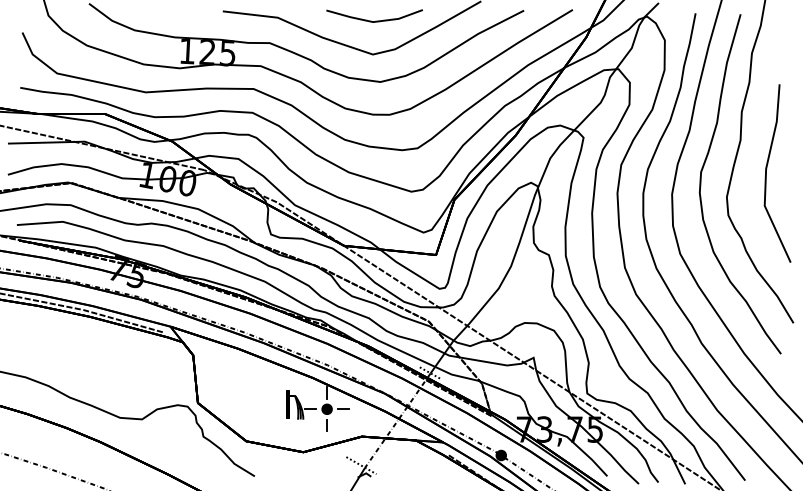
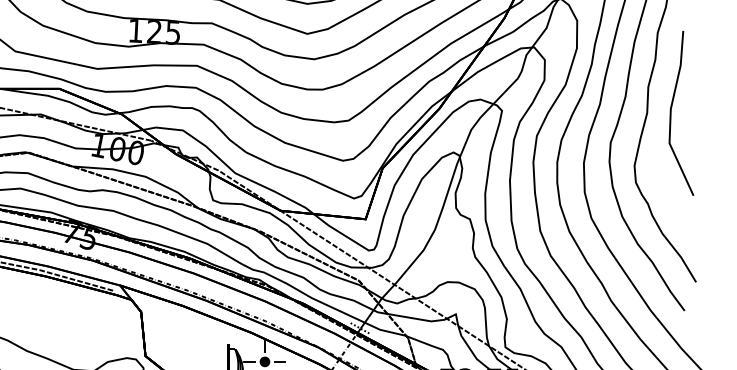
line: (766, 173) -> (671, 113), moved

